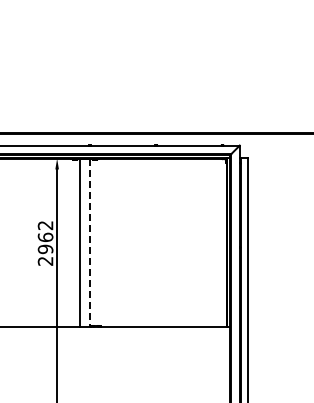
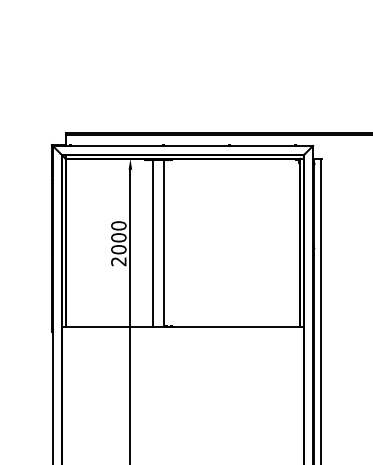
text: (45, 237) -> (118, 237), 2962 -> 2000
line: (90, 243) -> (163, 243), dashed -> solid

